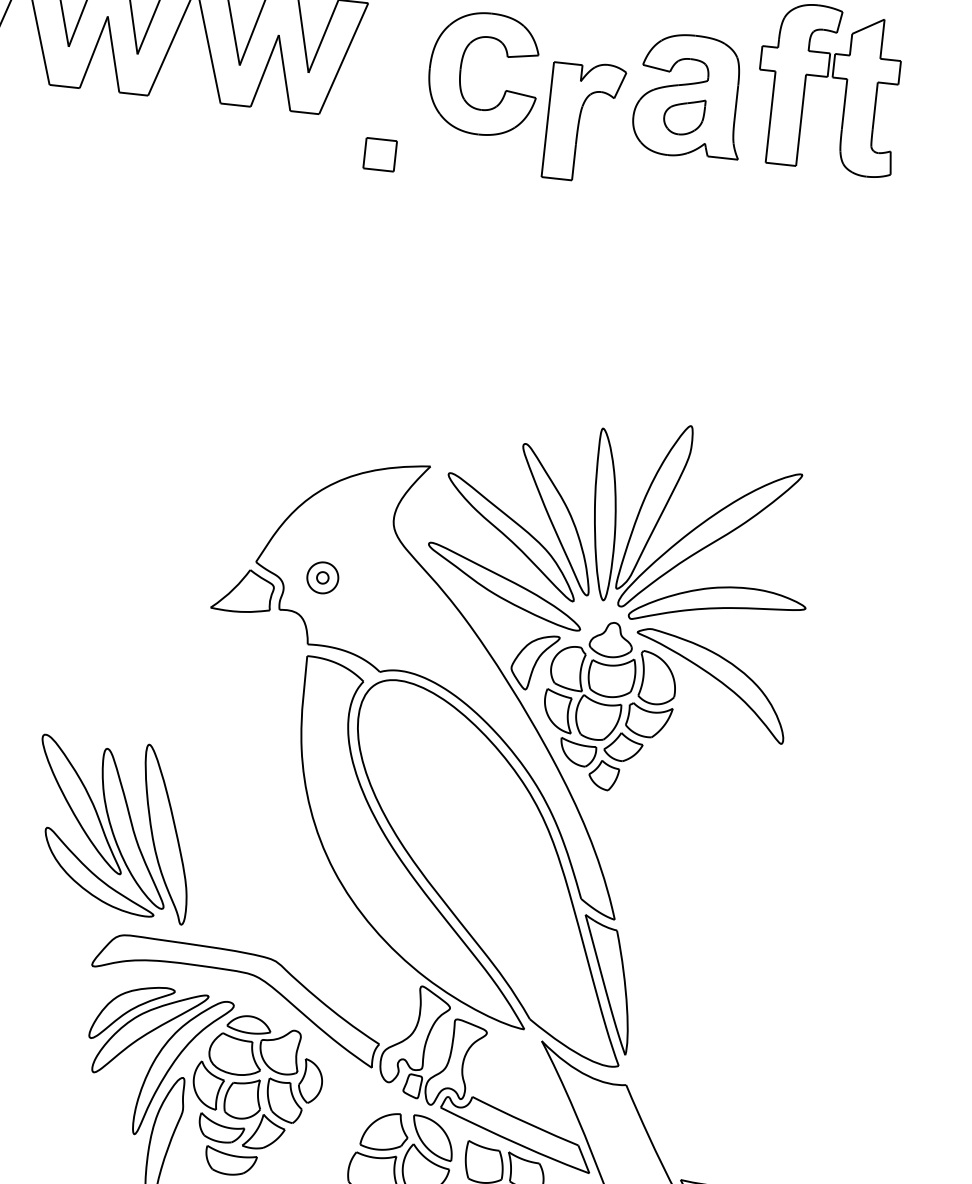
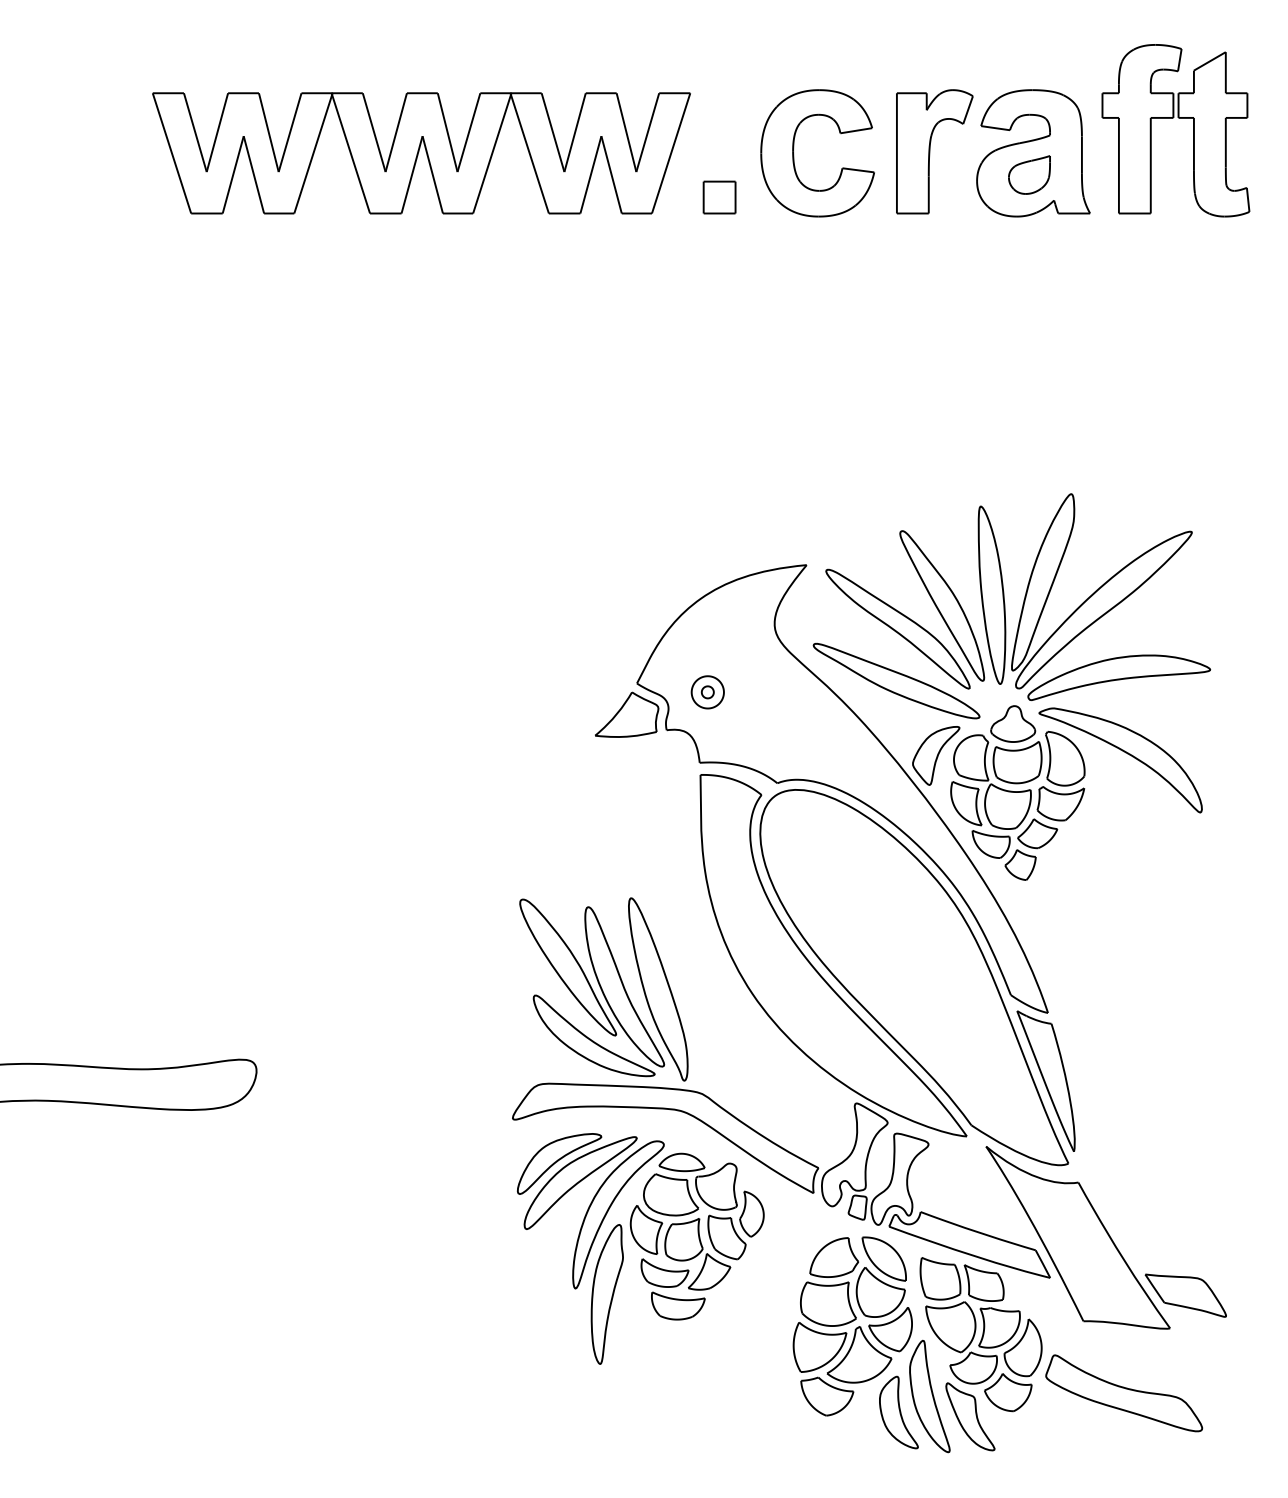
part: (583, 121) -> (934, 151), moved
part: (380, 154) -> (719, 197), moved
part: (113, 829) -> (603, 989), moved

